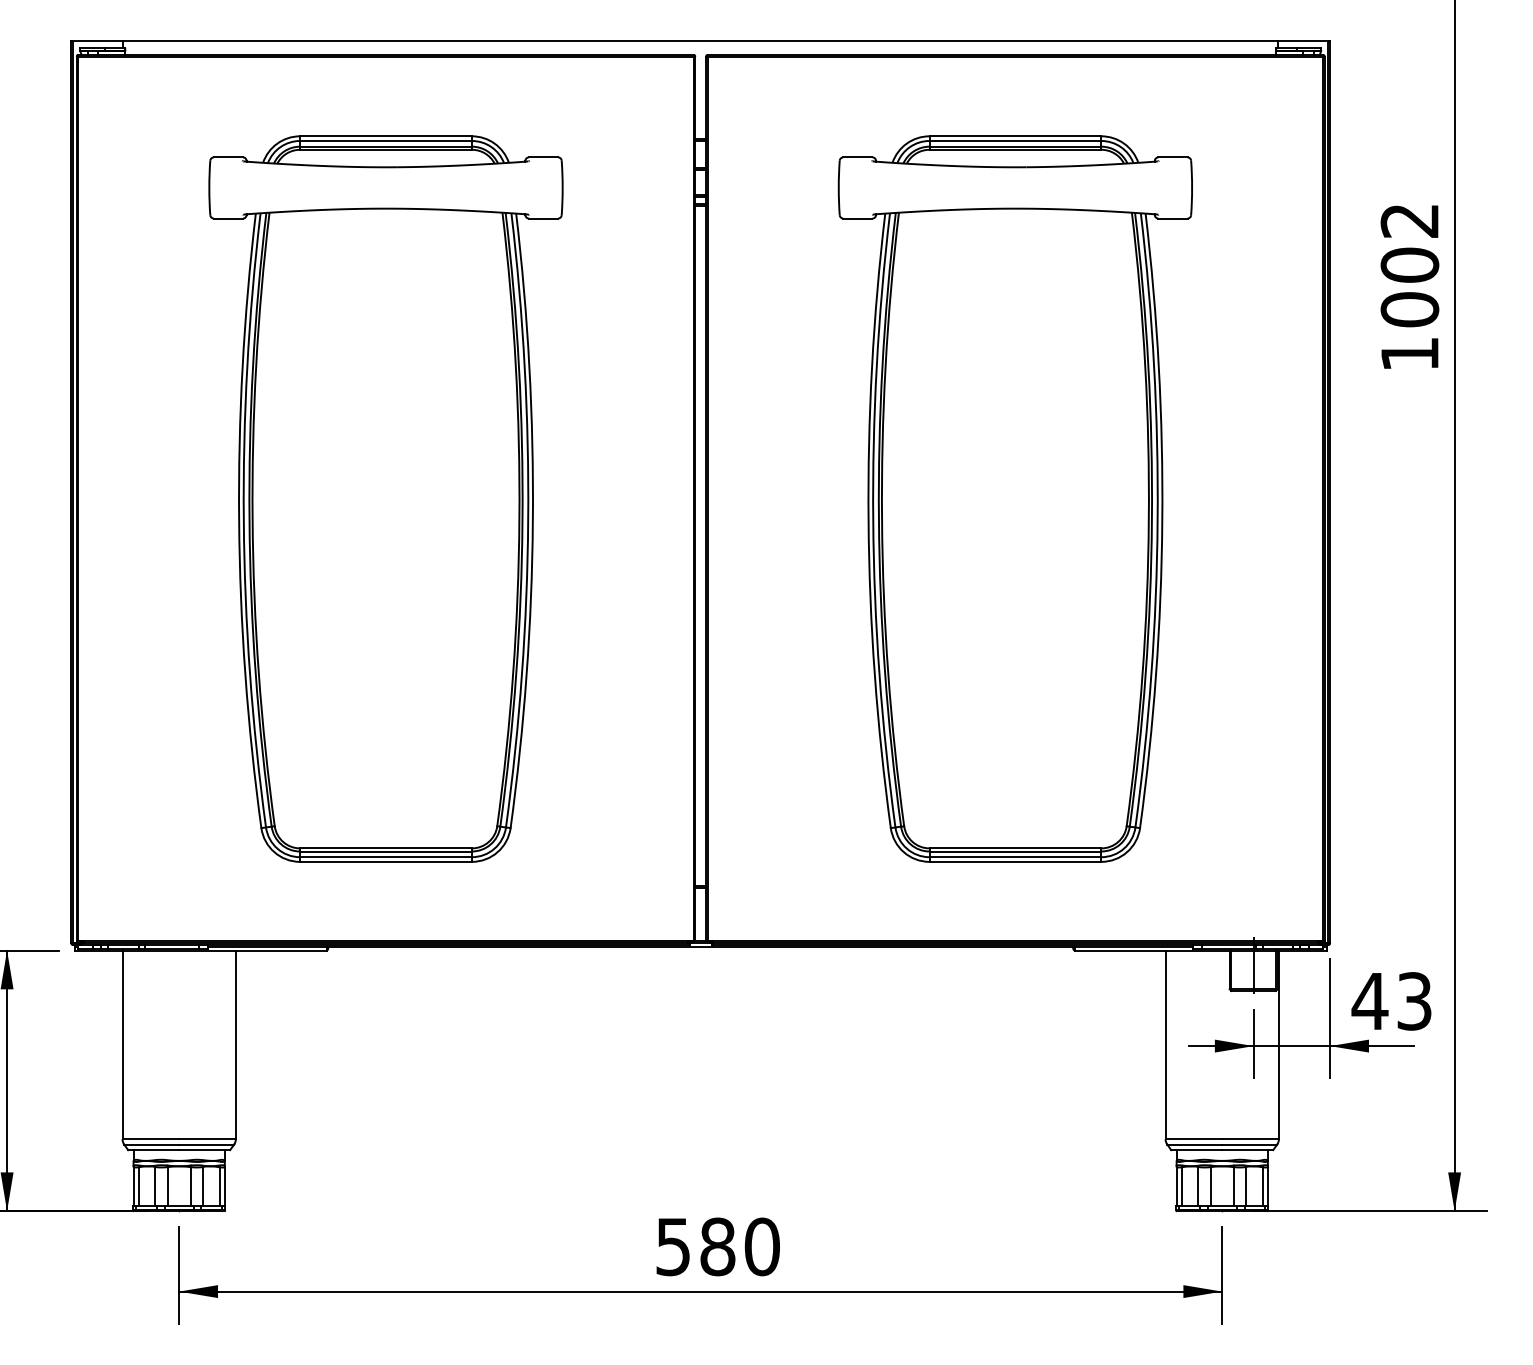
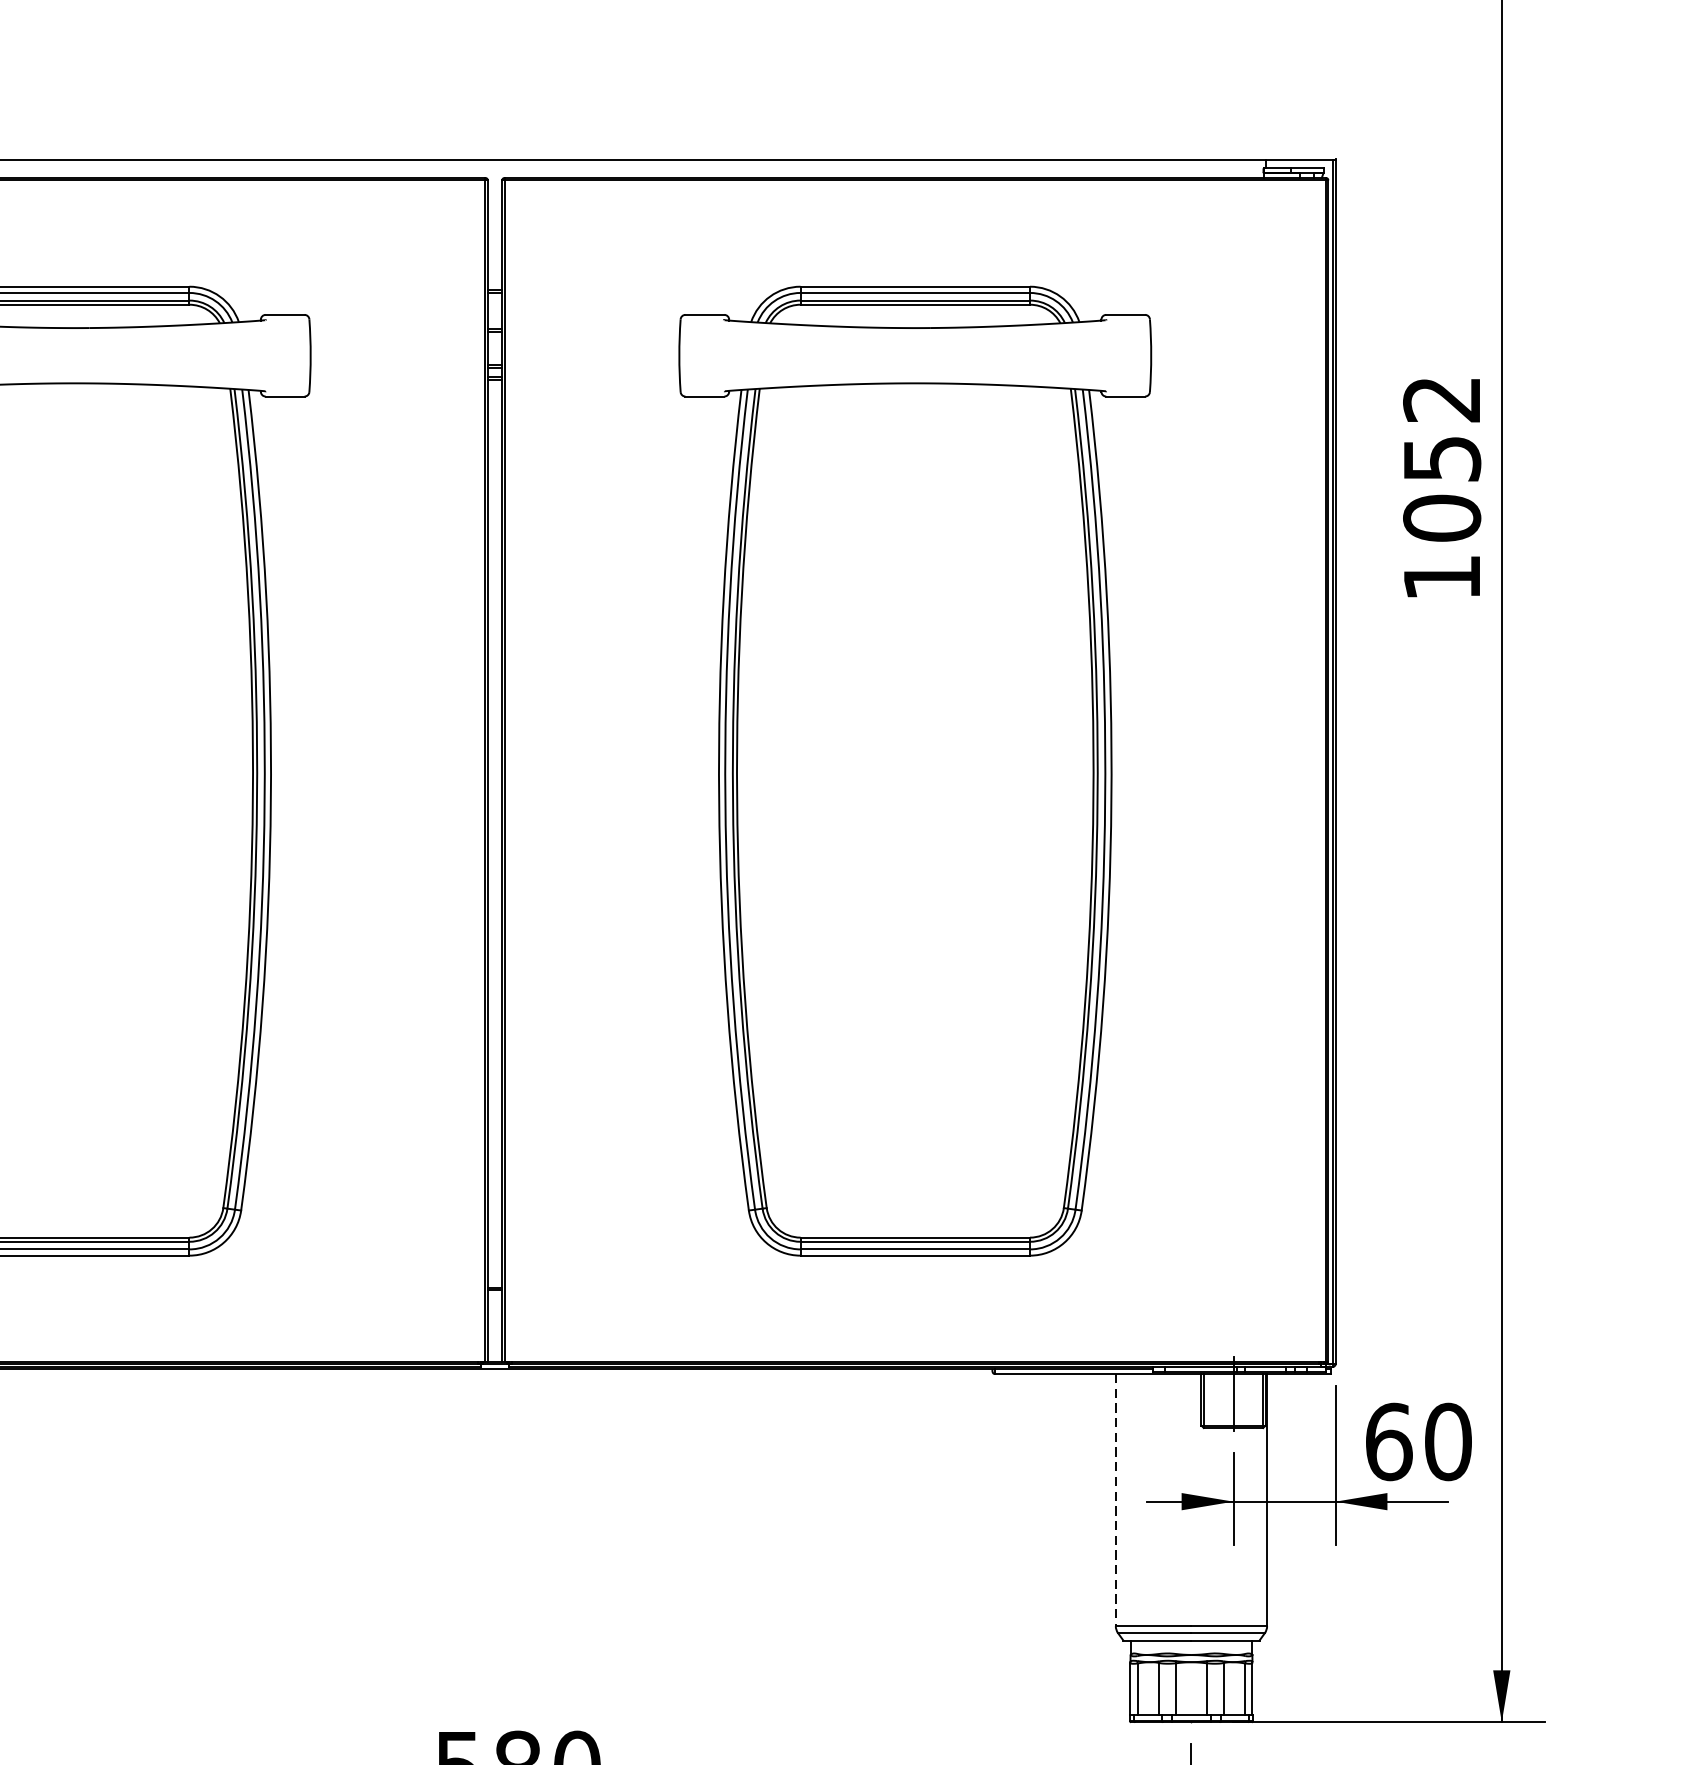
text: (1409, 264) -> (1441, 457), 1002 -> 1052
text: (1391, 1001) -> (1417, 1442), 43 -> 60
line: (1165, 1045) -> (1115, 1500), solid -> dashed

